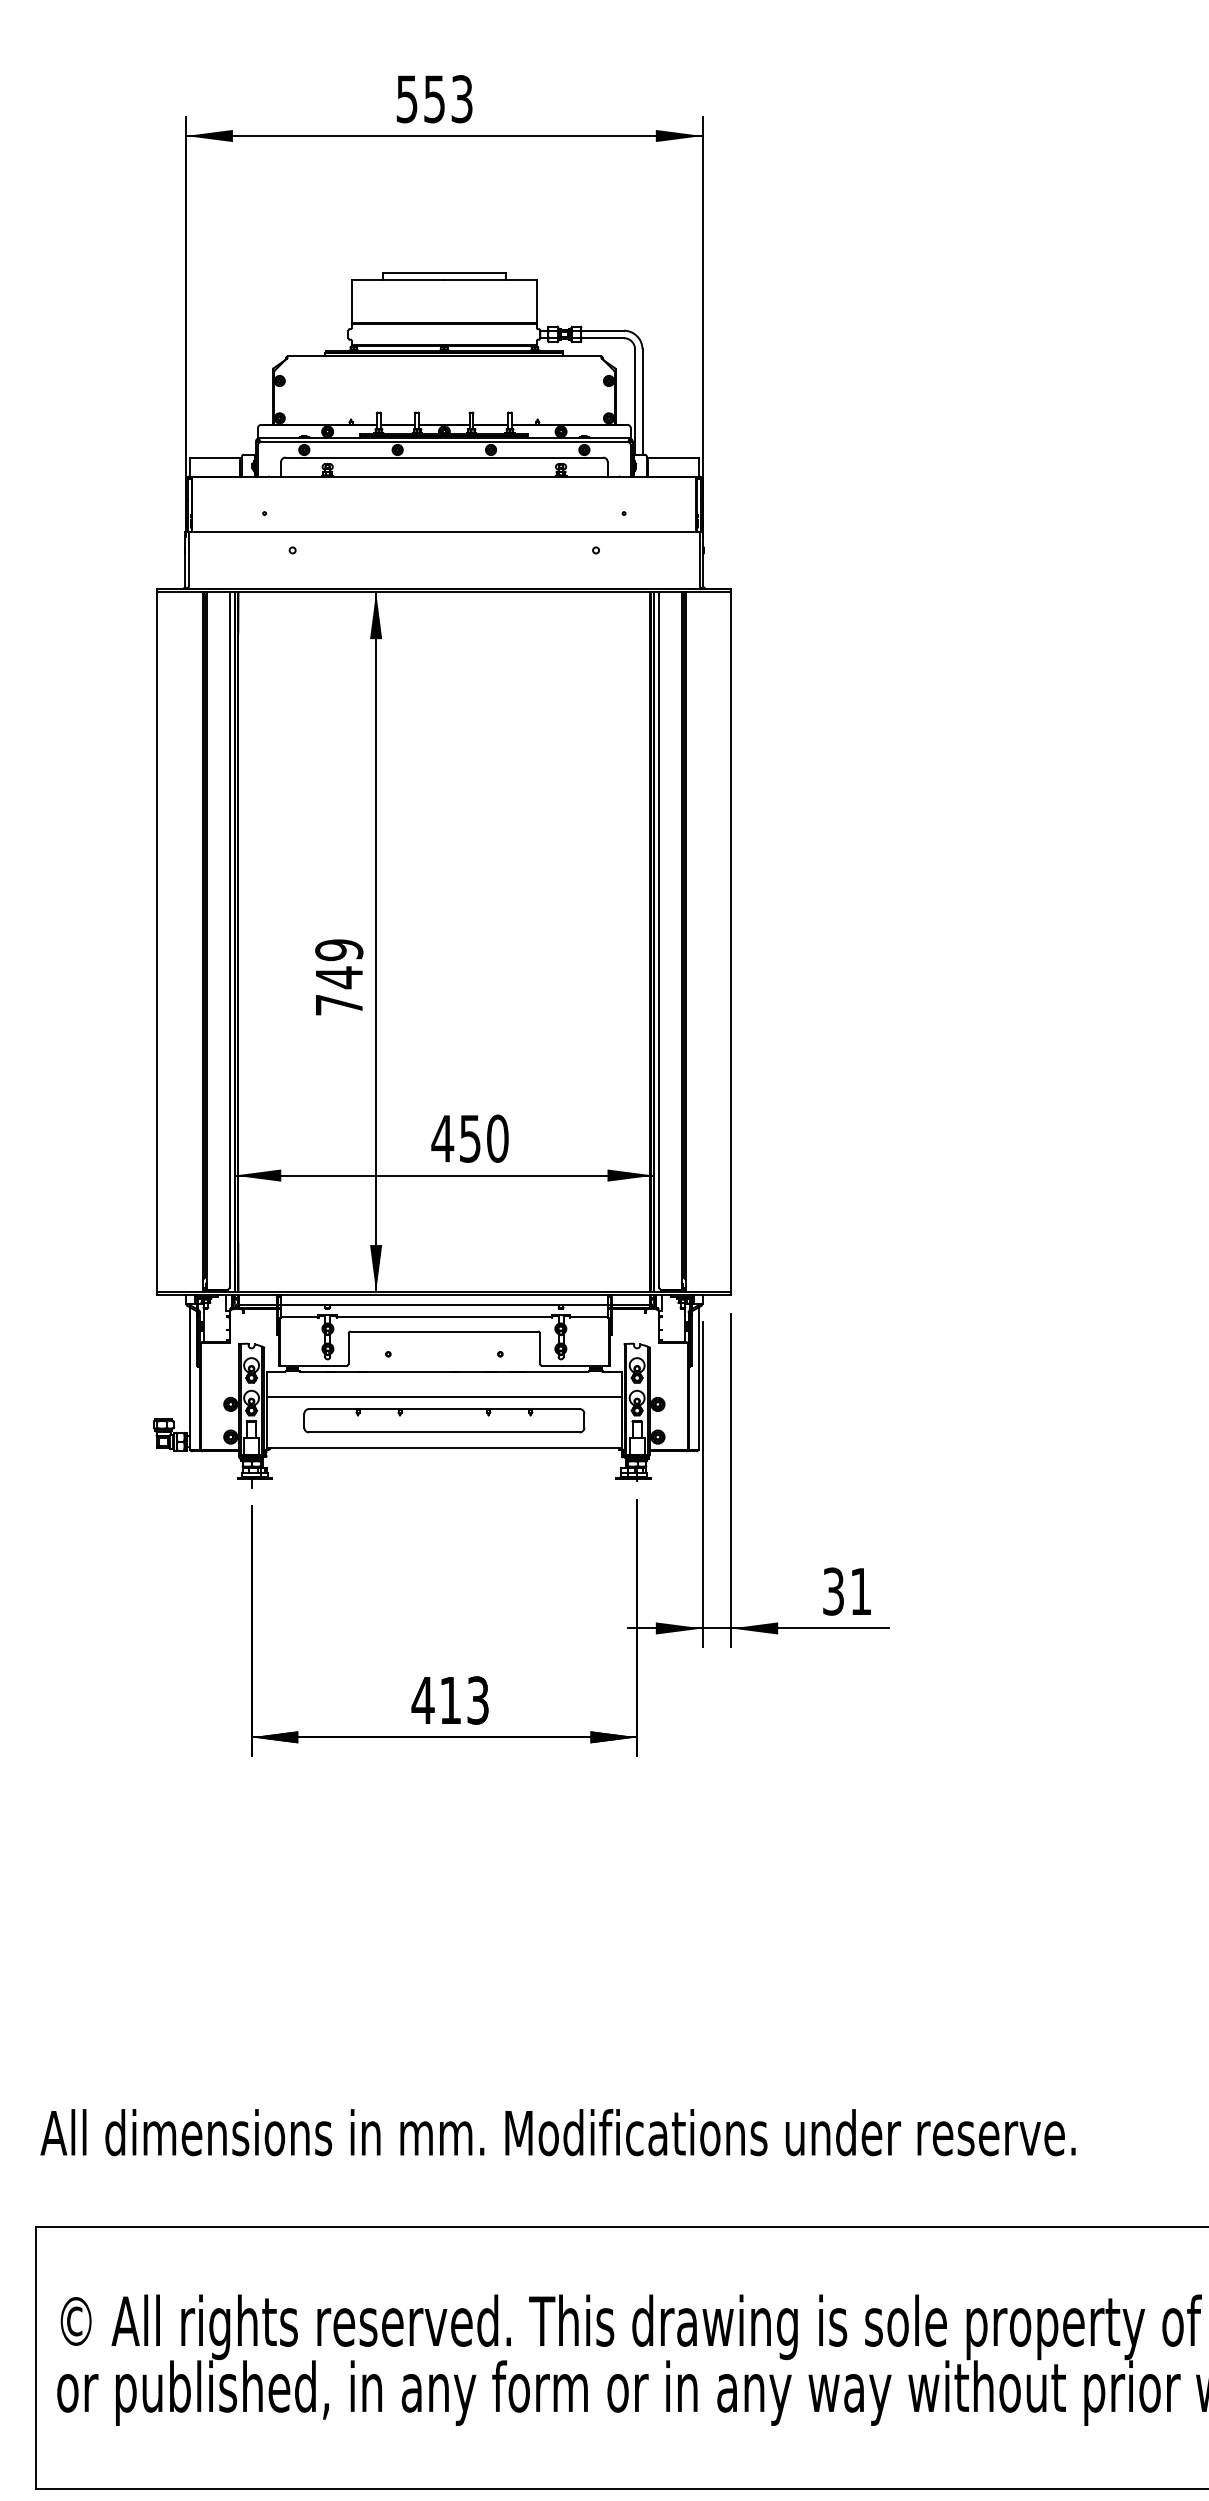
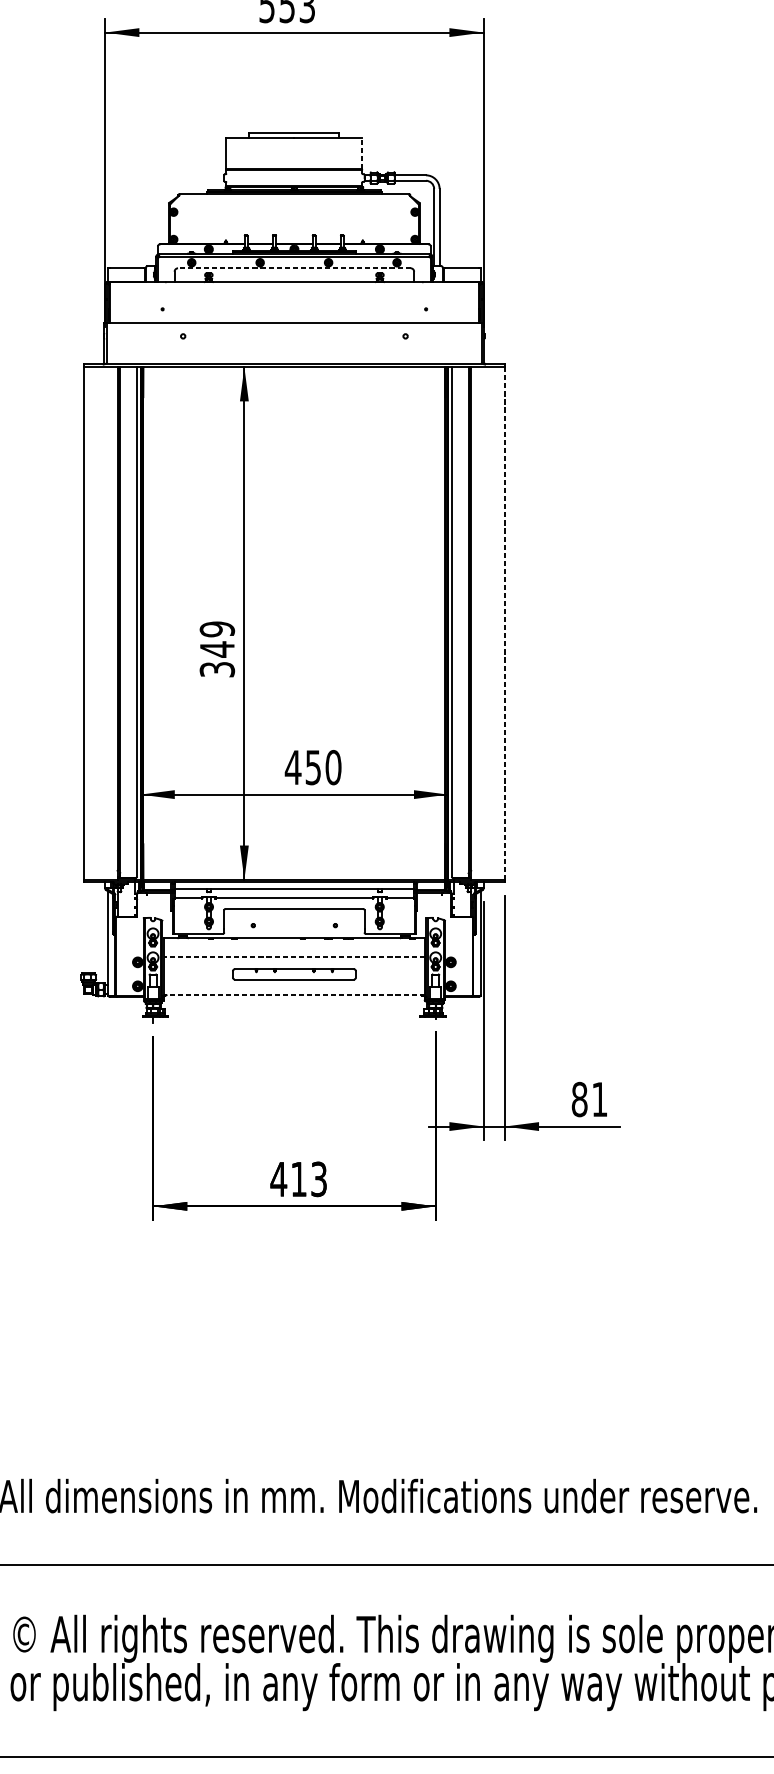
line: (537, 300) -> (362, 153), solid -> dashed
line: (444, 457) -> (294, 268), solid -> dashed
line: (731, 942) -> (504, 623), solid -> dashed
text: (339, 1004) -> (217, 669), 749 -> 349
line: (444, 1396) -> (294, 956), solid -> dashed
part: (444, 1420) -> (294, 974), size x0.6
line: (444, 1448) -> (294, 994), solid -> dashed
text: (833, 1591) -> (579, 1099), 31 -> 81

